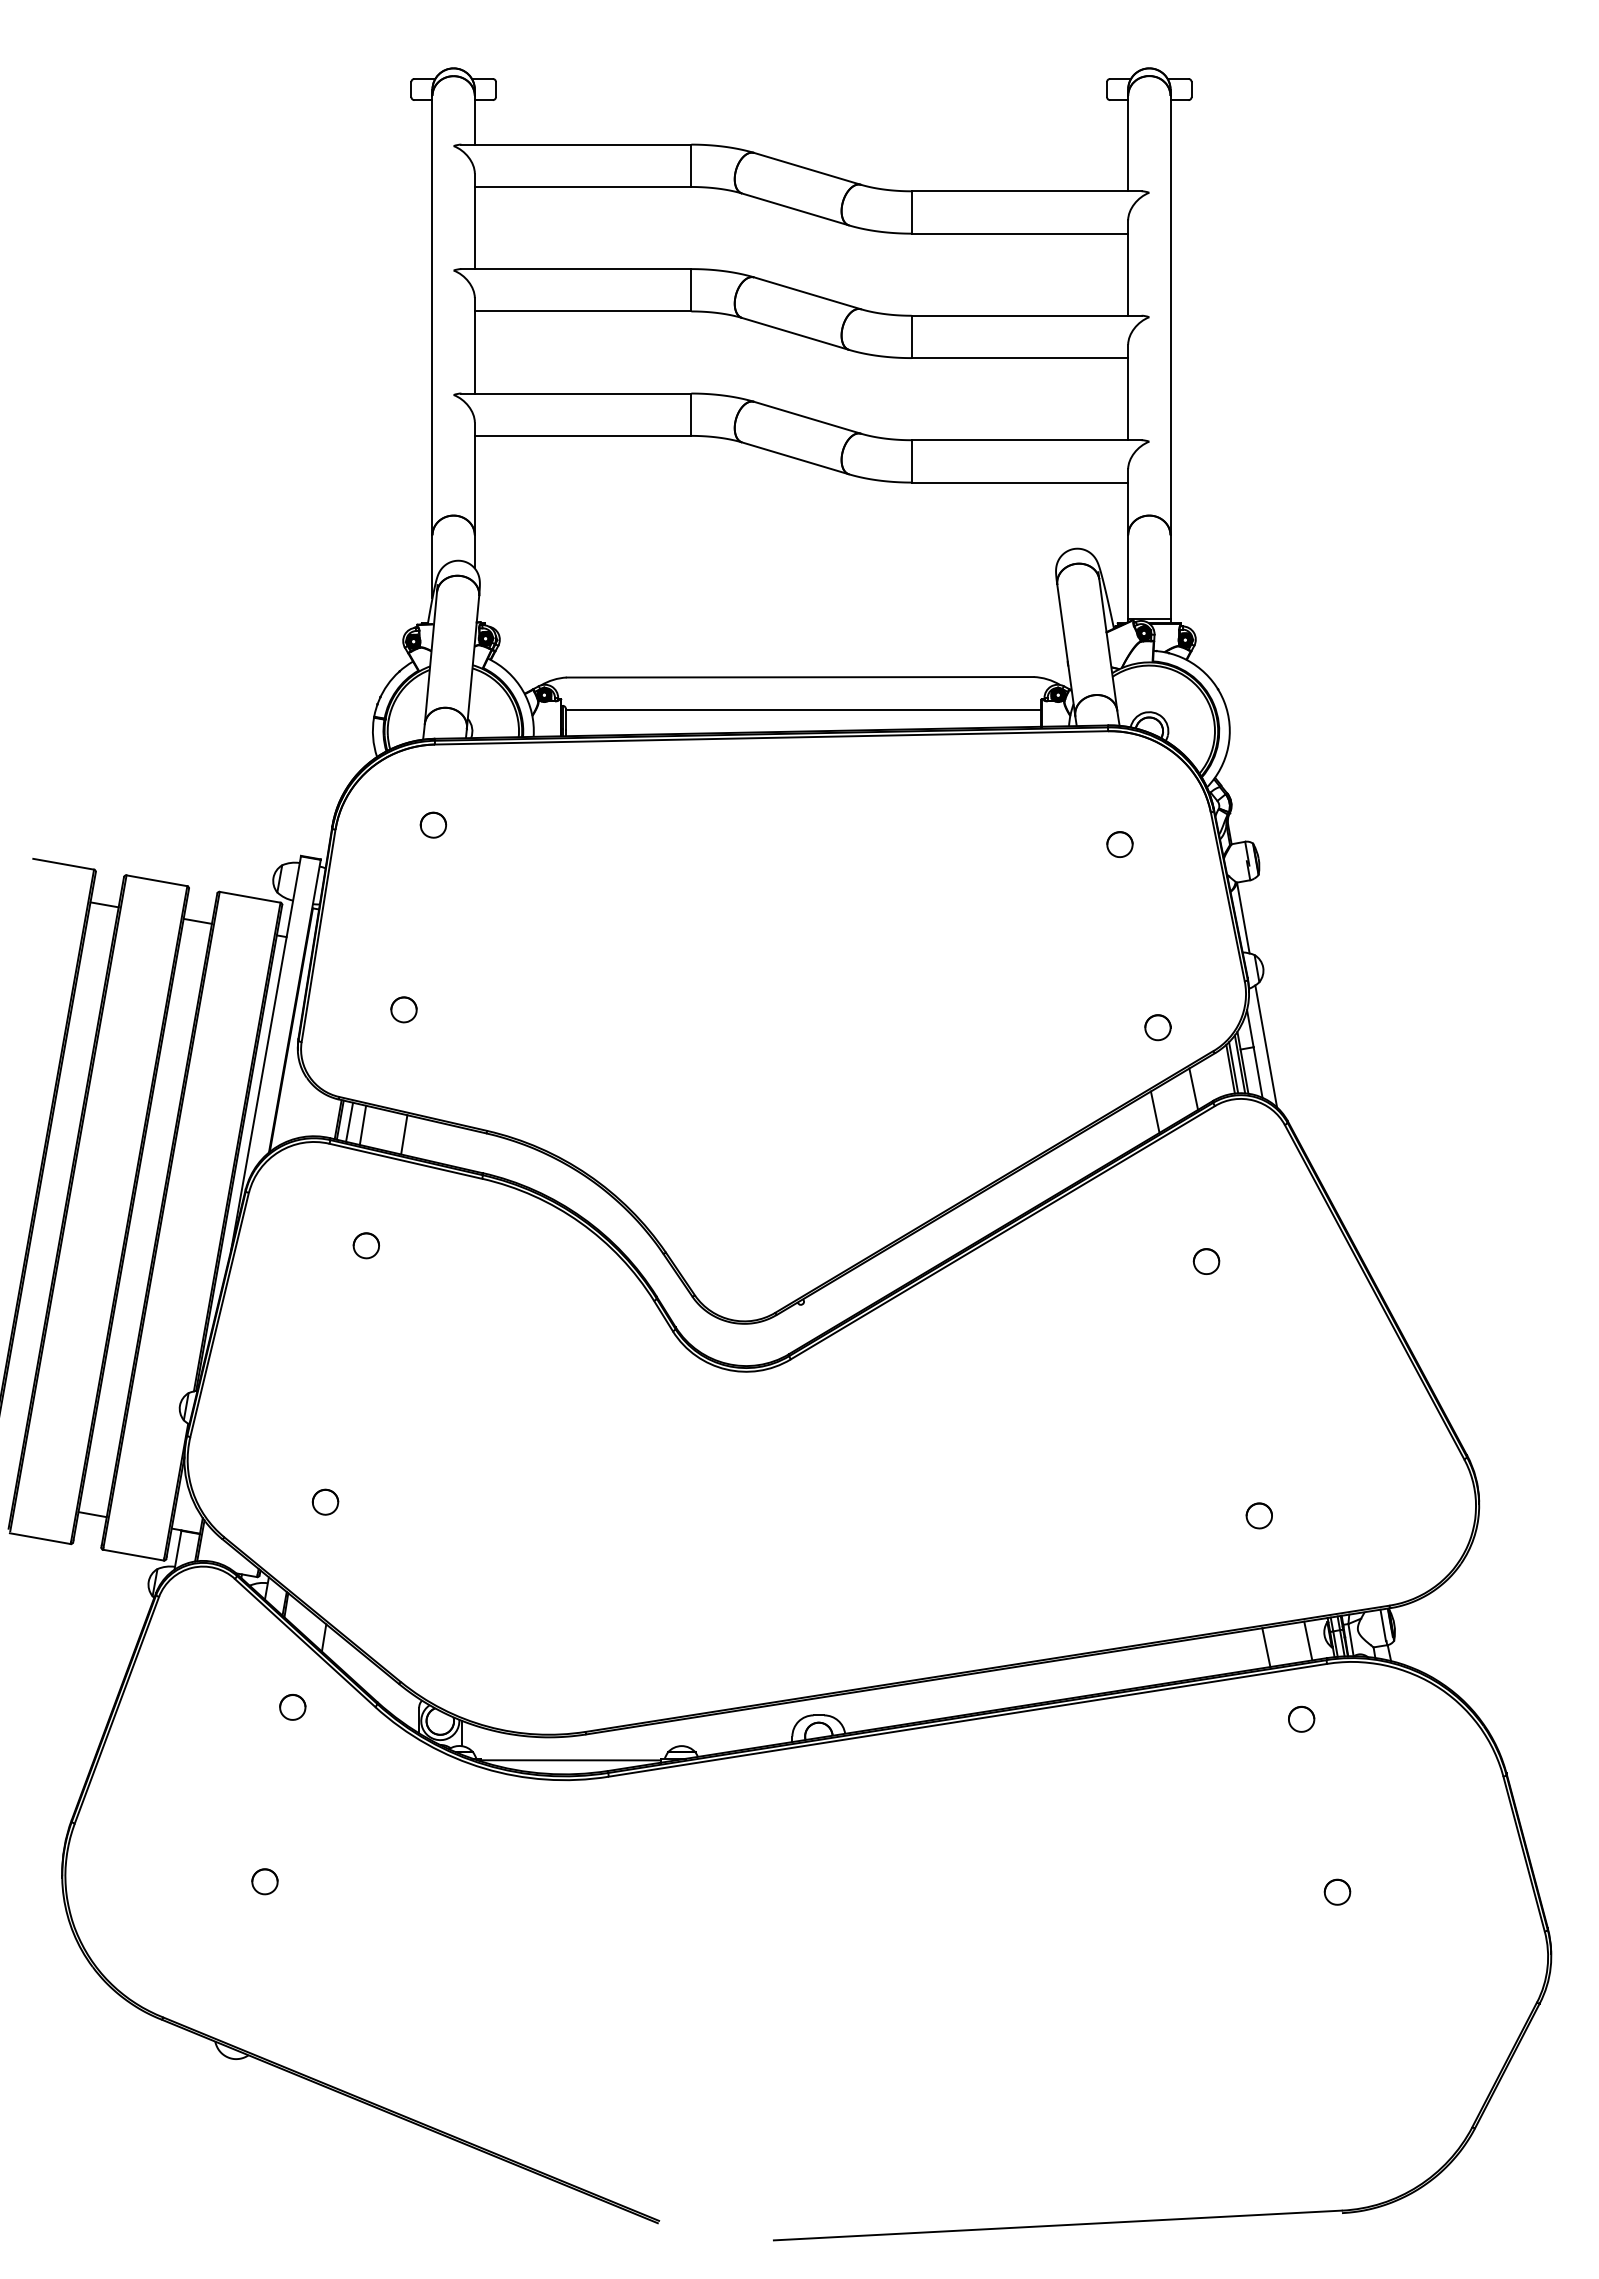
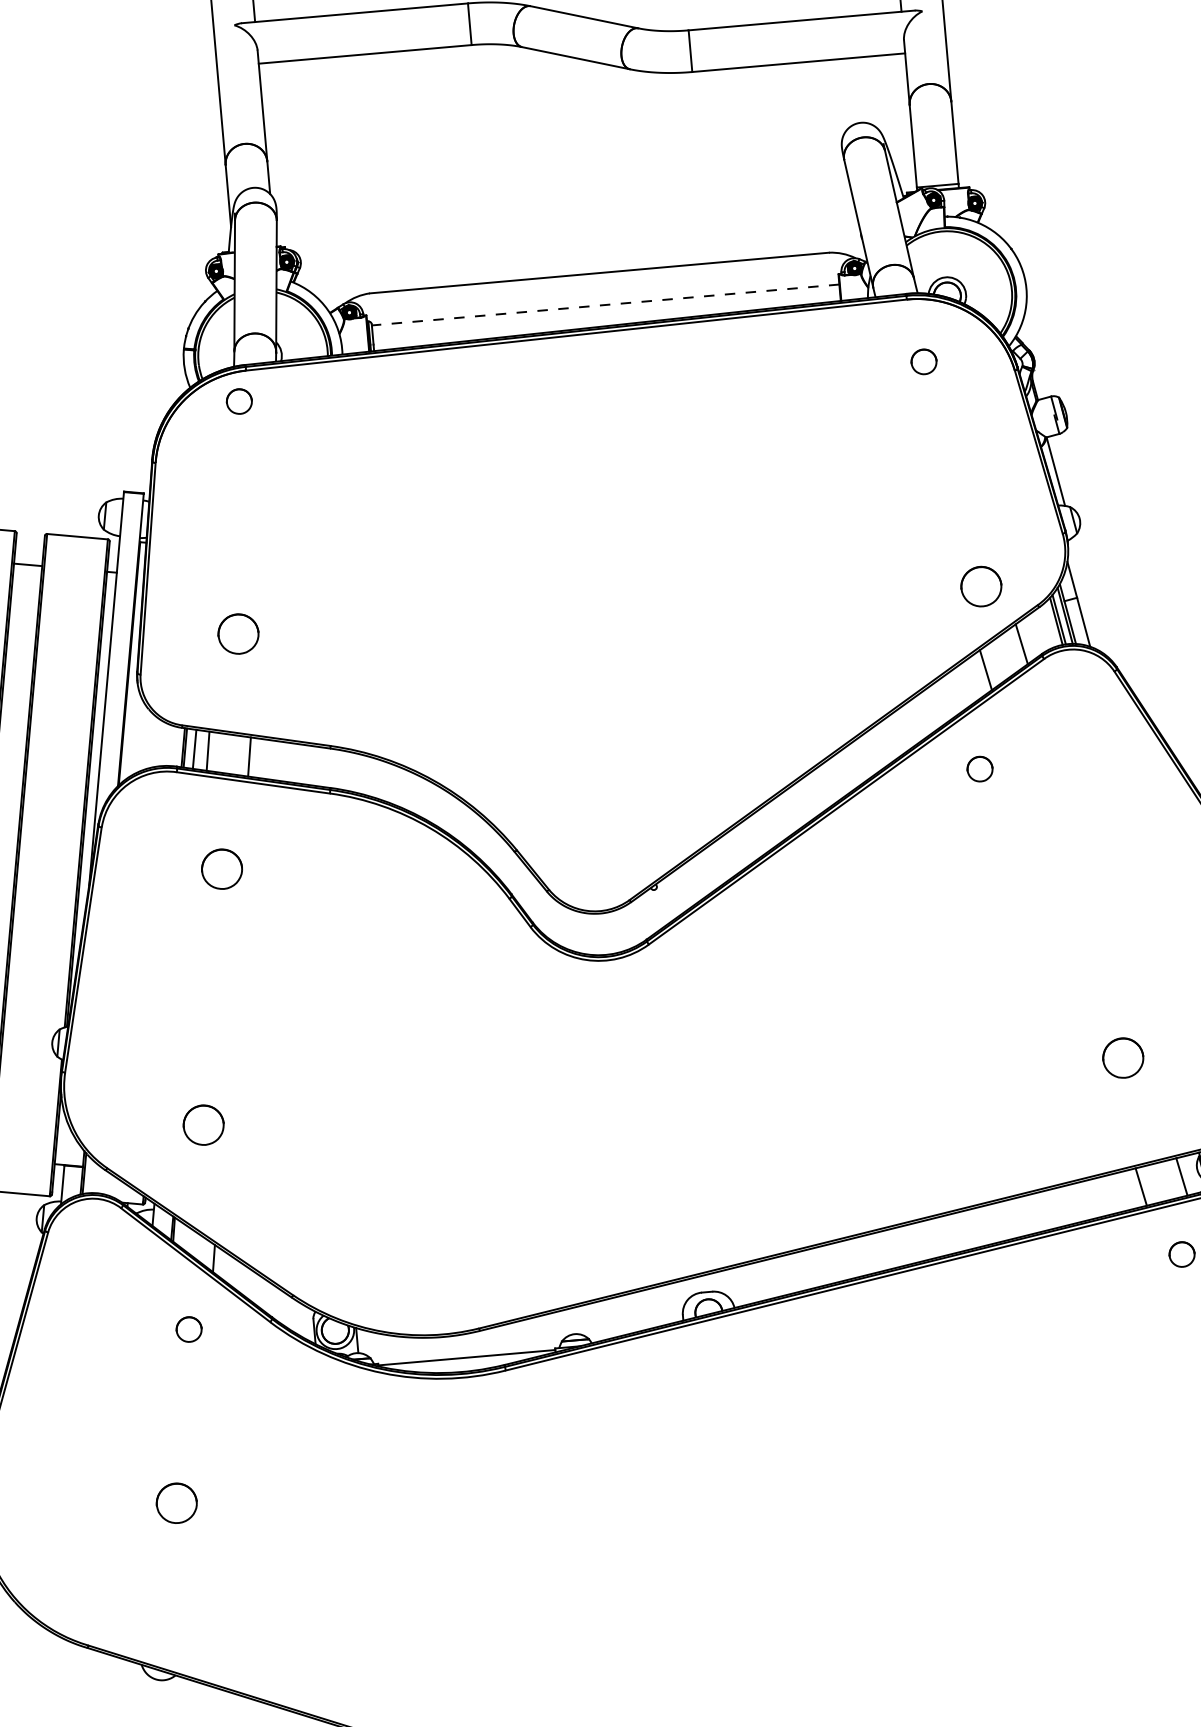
line: (803, 710) -> (605, 305), solid -> dashed
part: (433, 824) -> (239, 400), moved
part: (1119, 844) -> (923, 361), moved
part: (403, 1009) -> (237, 633), size x1.6
part: (1157, 1027) -> (980, 586), size x1.6
line: (1266, 1046) -> (1089, 595), removed
part: (365, 1245) -> (220, 869), size x1.6
part: (1206, 1261) -> (979, 769), moved
part: (325, 1501) -> (203, 1124), size x1.6
part: (1258, 1515) -> (1122, 1057), size x1.6
part: (264, 1881) -> (176, 1503), size x1.6

